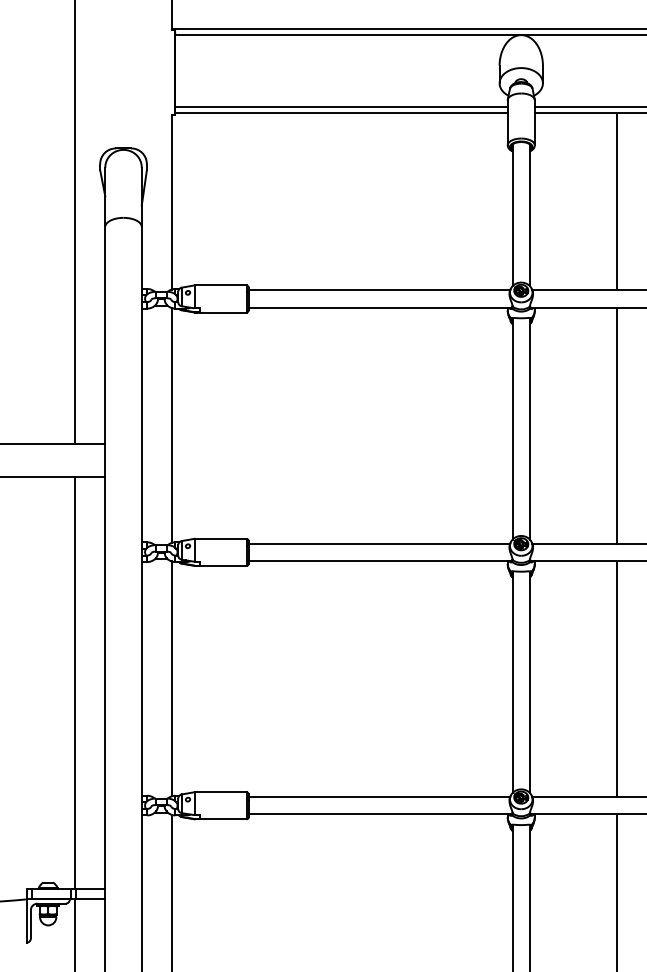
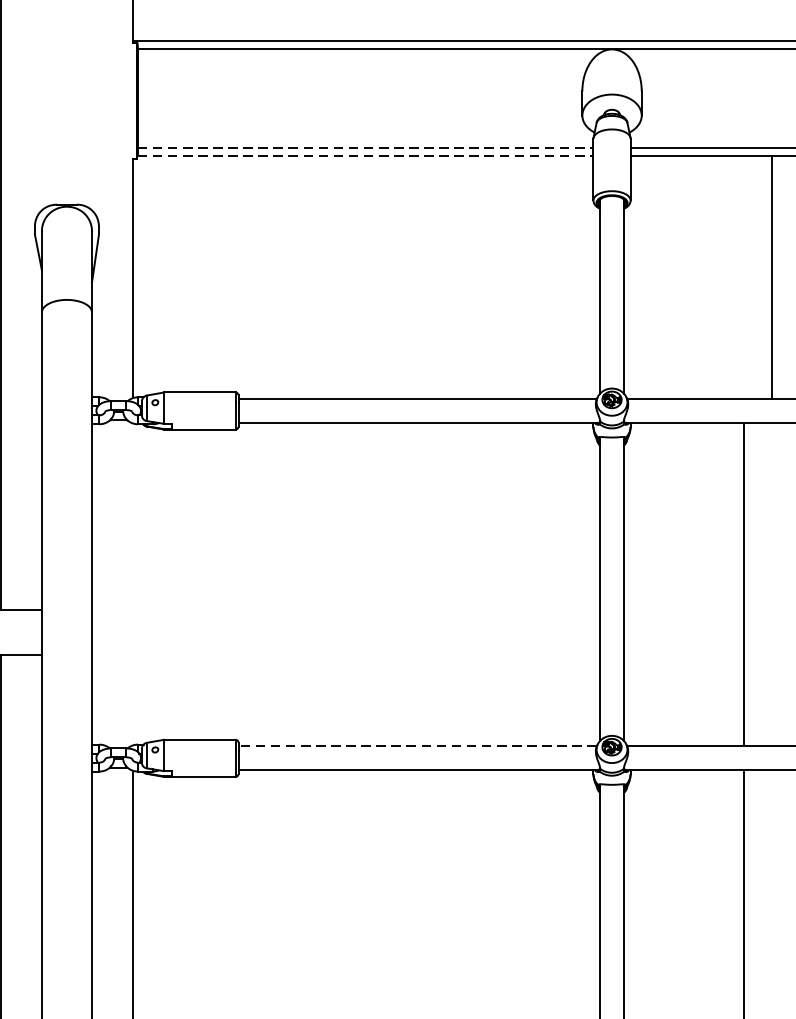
line: (341, 106) -> (365, 147), solid -> dashed
line: (341, 112) -> (365, 155), solid -> dashed
line: (617, 201) -> (772, 277), moved
line: (171, 425) -> (132, 584), removed
line: (379, 543) -> (417, 746), solid -> dashed

